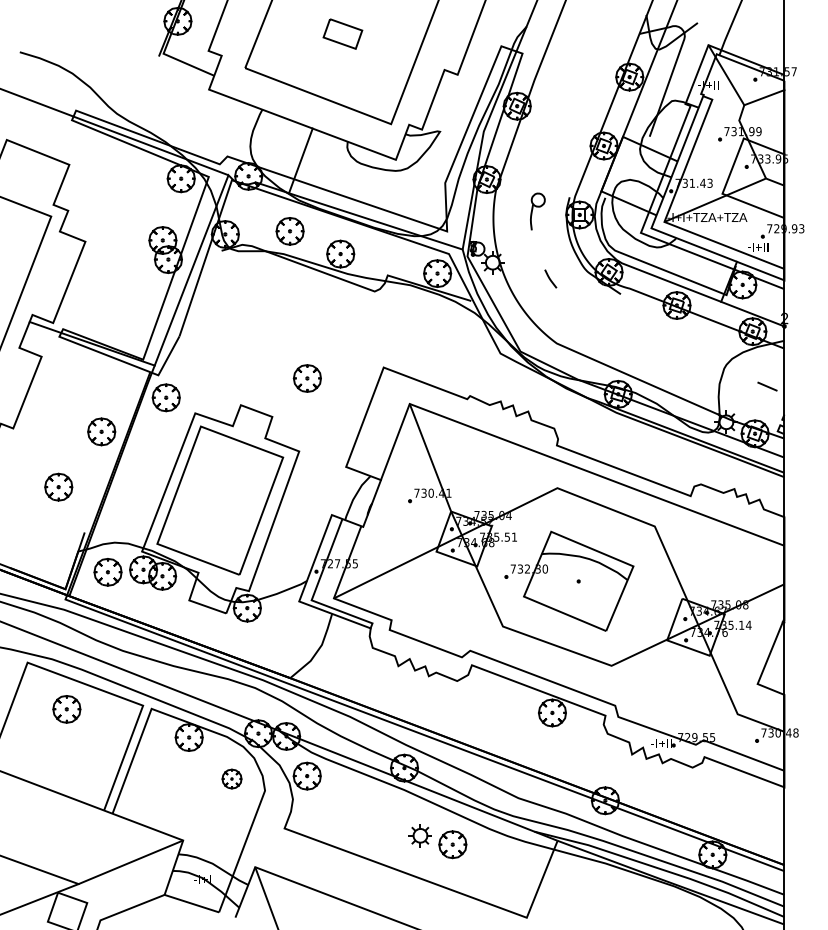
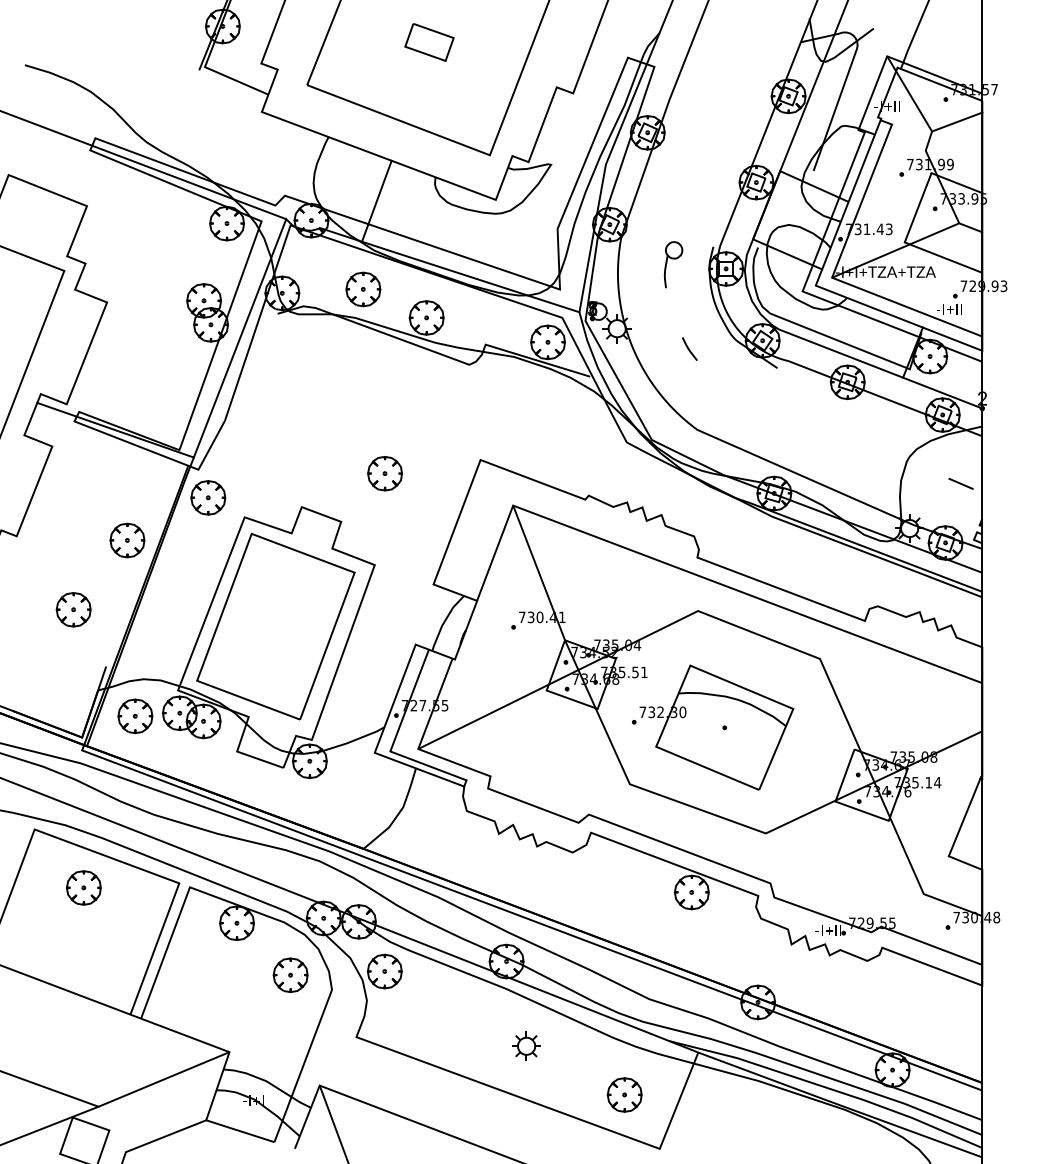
part: (231, 778) -> (289, 974), size x1.43
part: (452, 844) -> (624, 1094), moved

